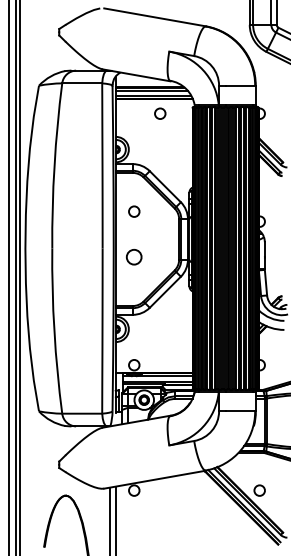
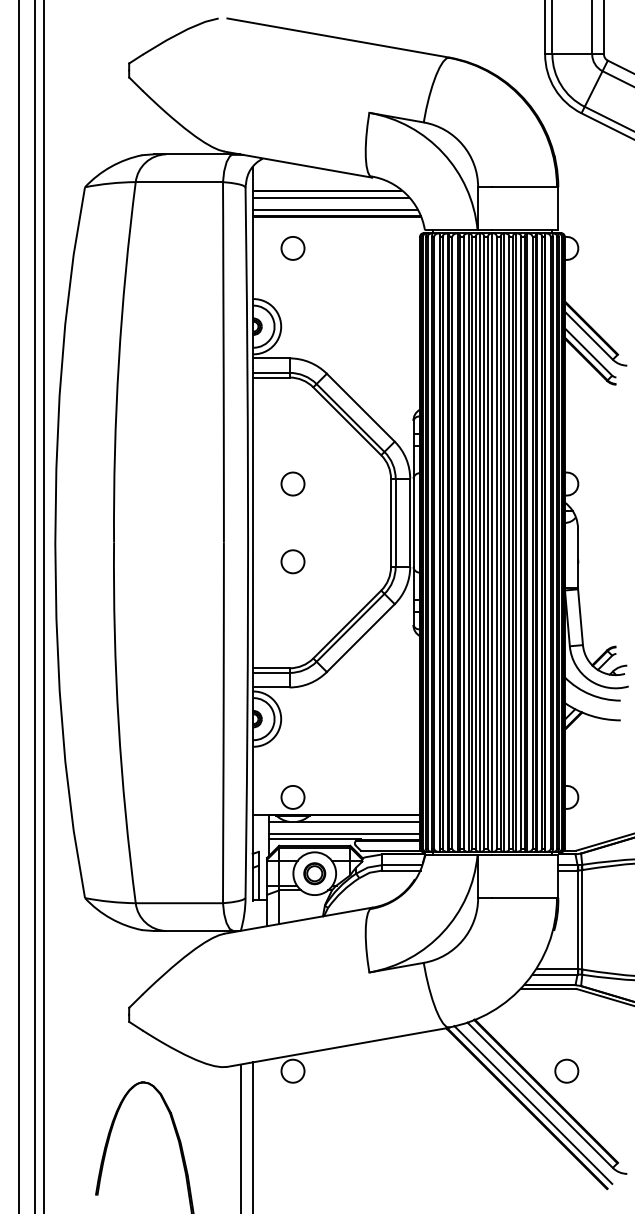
circle: (160, 113) -> (293, 247), moved
circle: (134, 211) -> (293, 483), moved
circle: (134, 257) -> (293, 562), size x0.71

